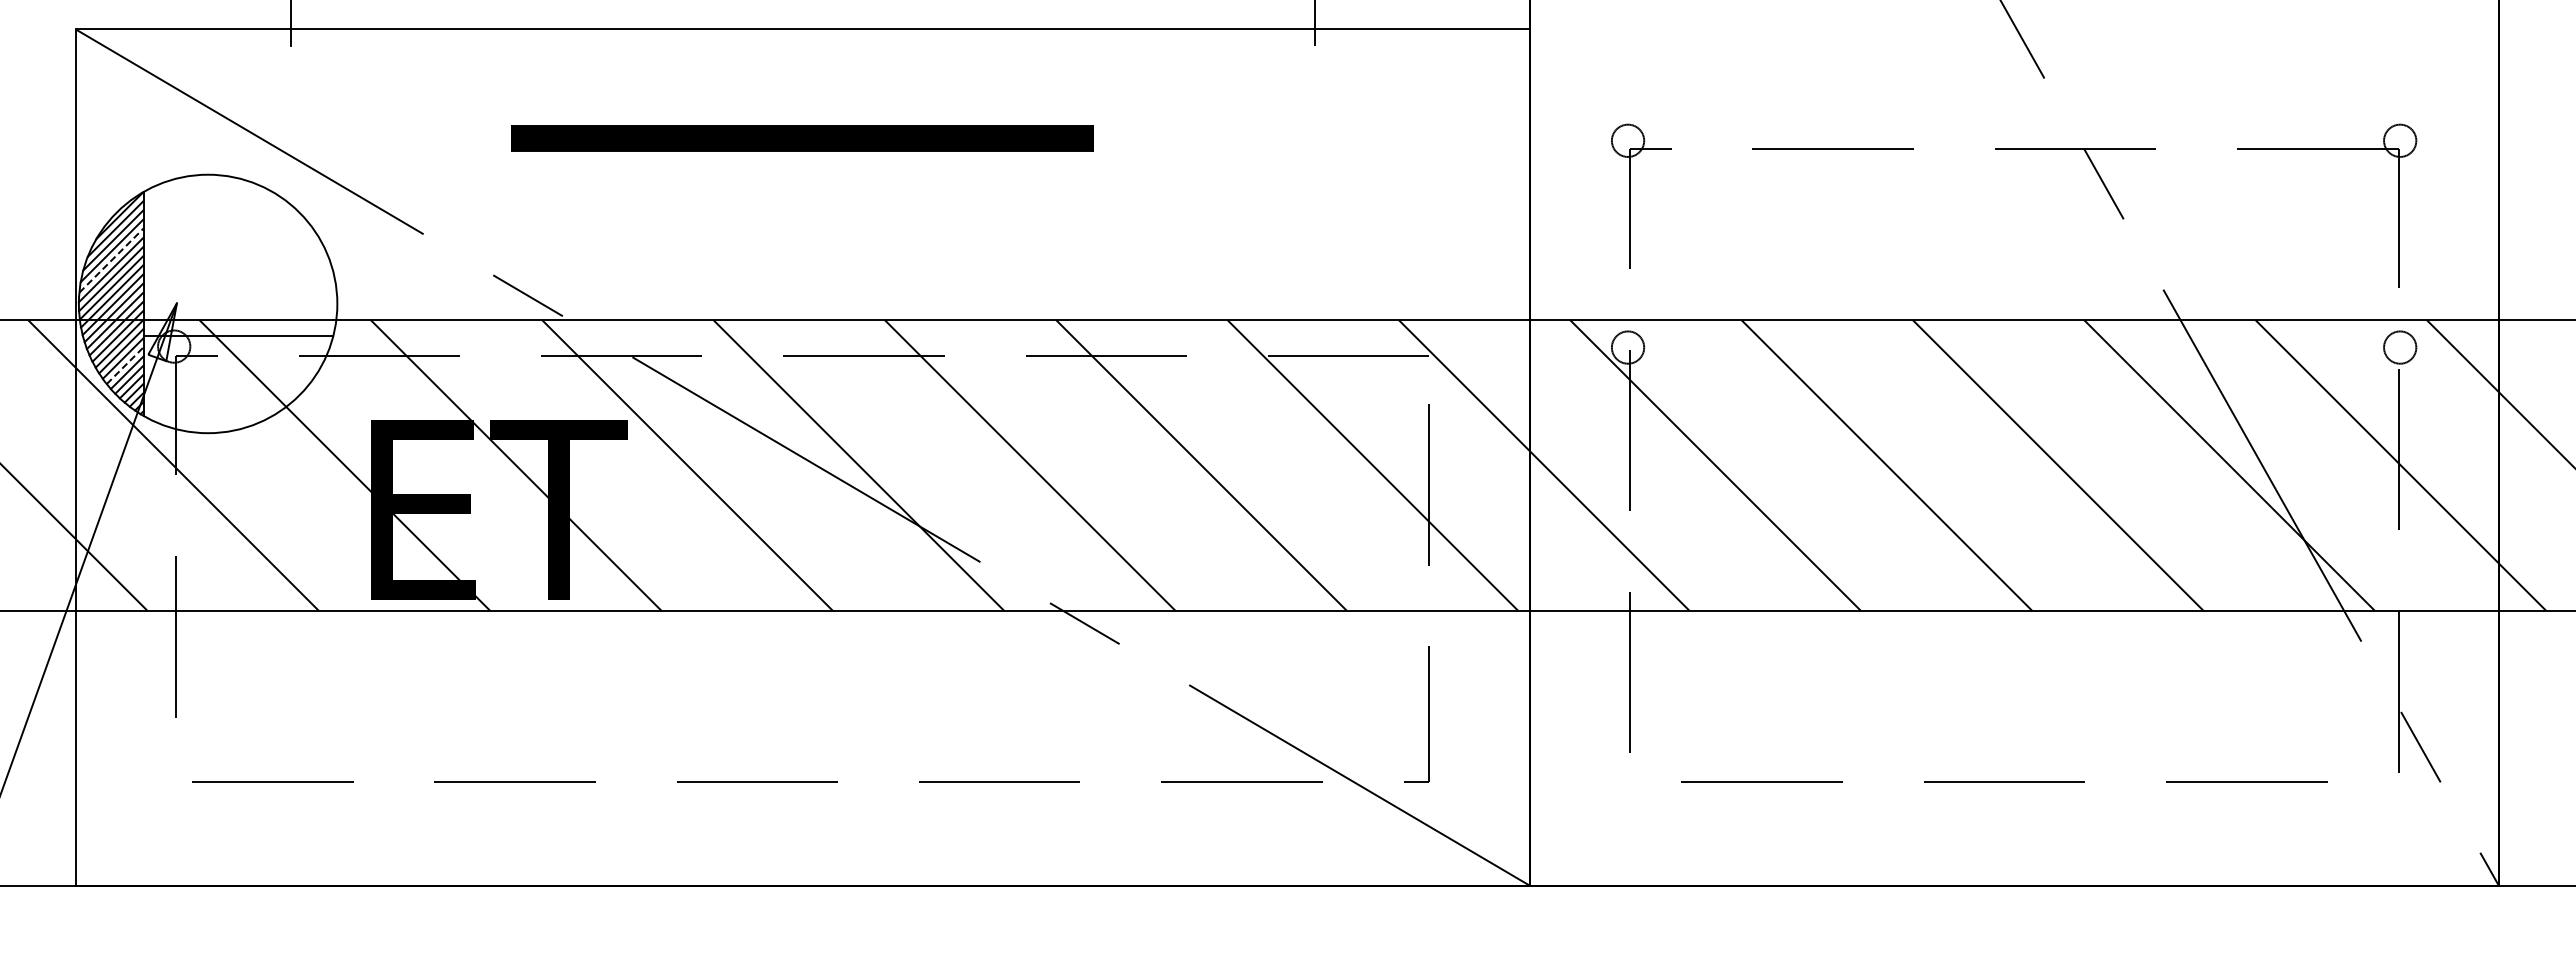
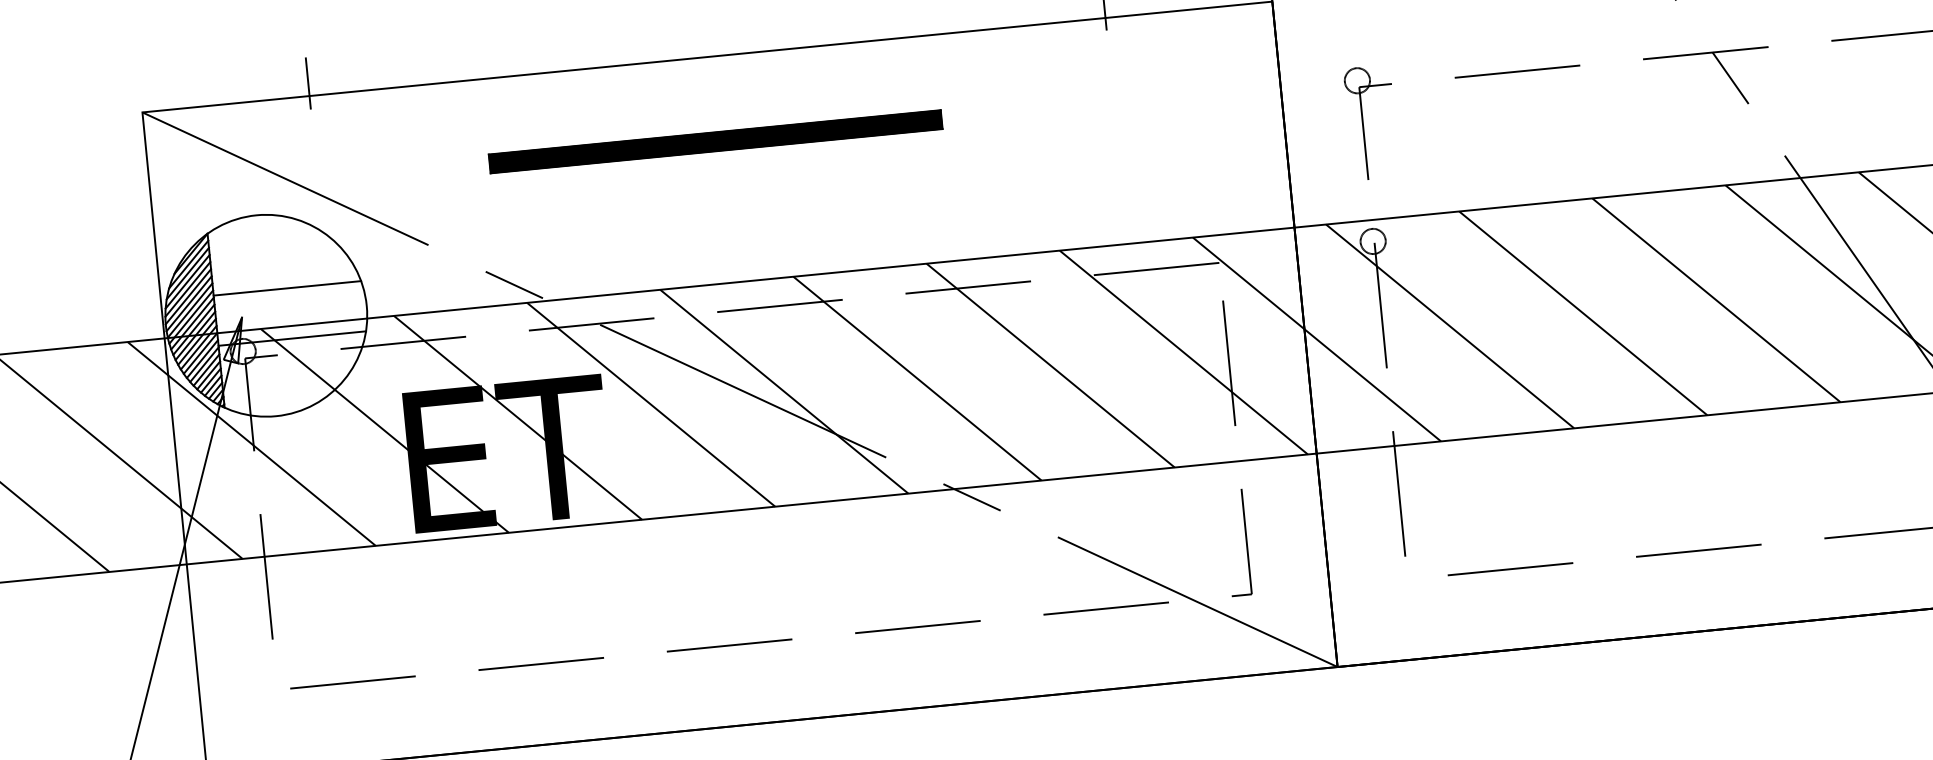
line: (111, 260) -> (187, 289), dashed -> solid
line: (238, 271) -> (287, 288), added
line: (125, 365) -> (206, 369), dashed -> solid

